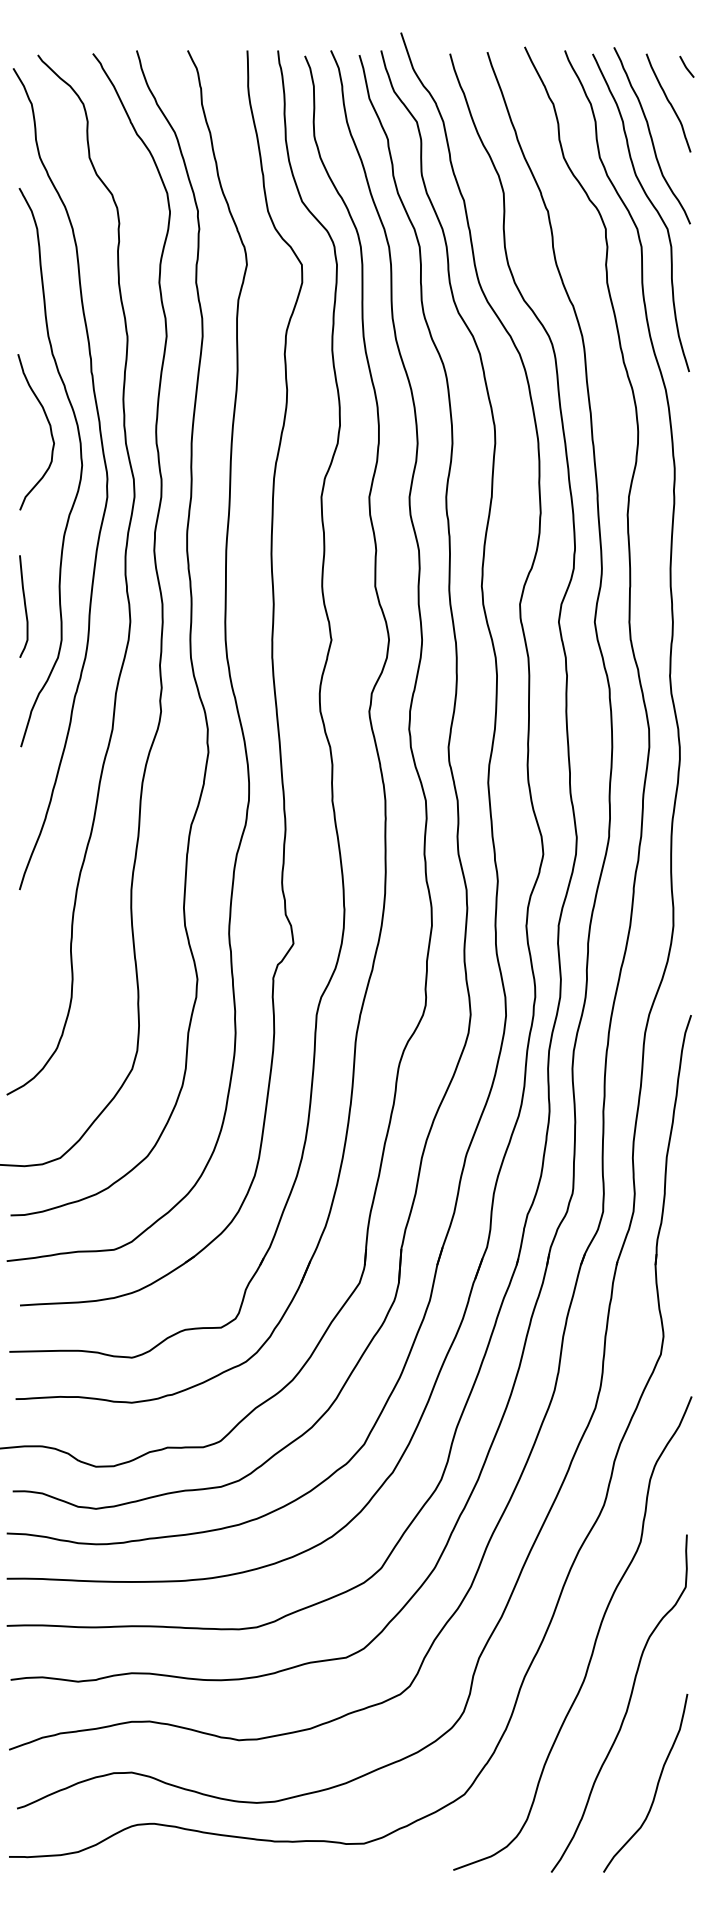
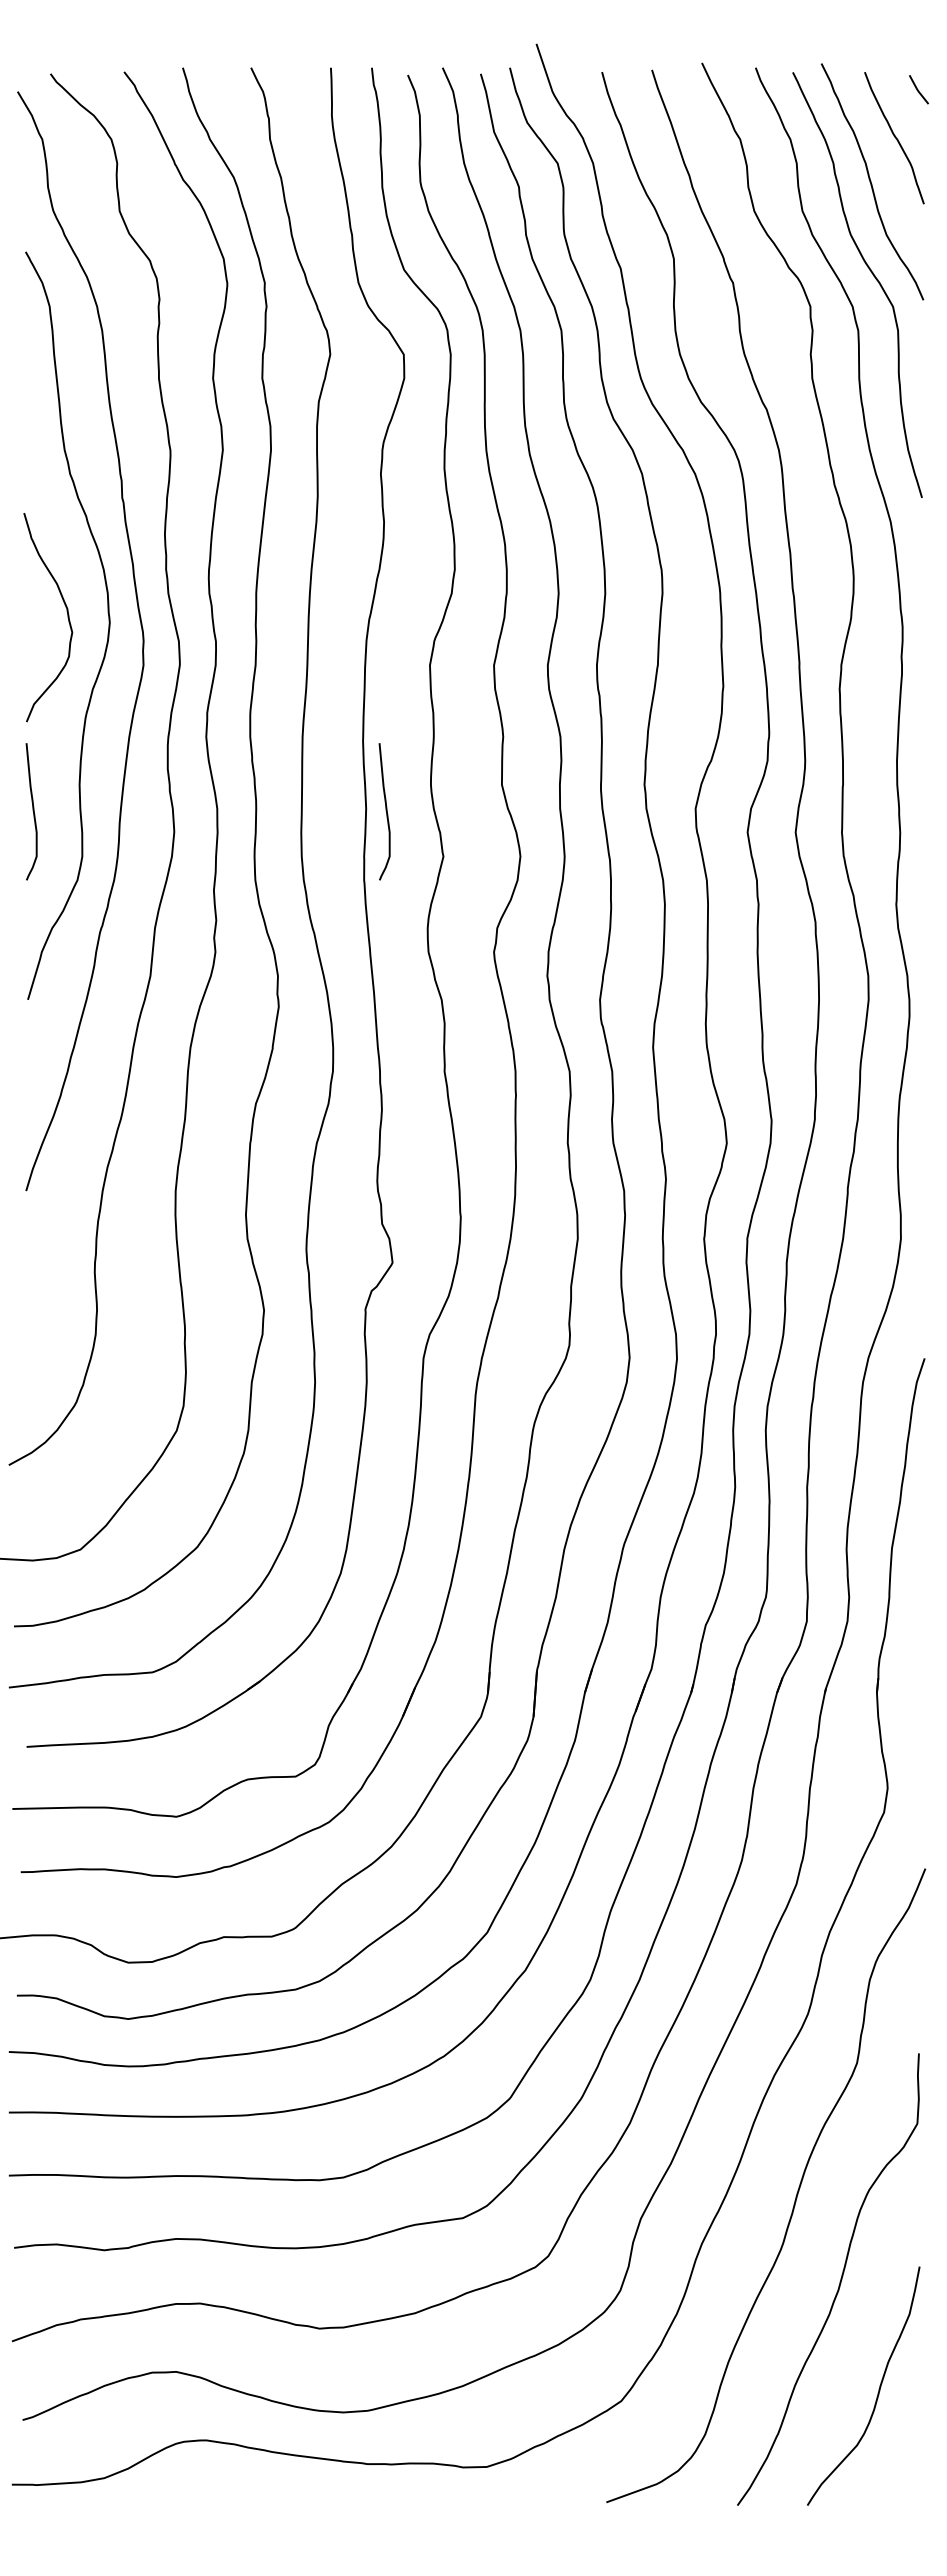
curve: (49, 427) -> (66, 611), moved
curve: (288, 606) -> (385, 811), added

